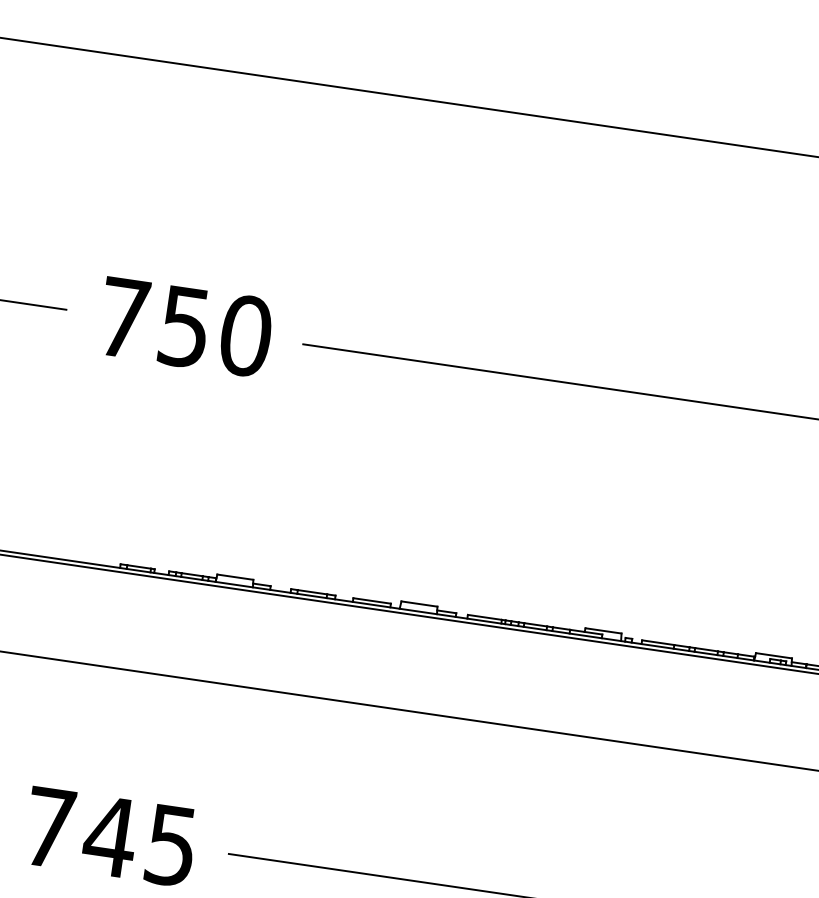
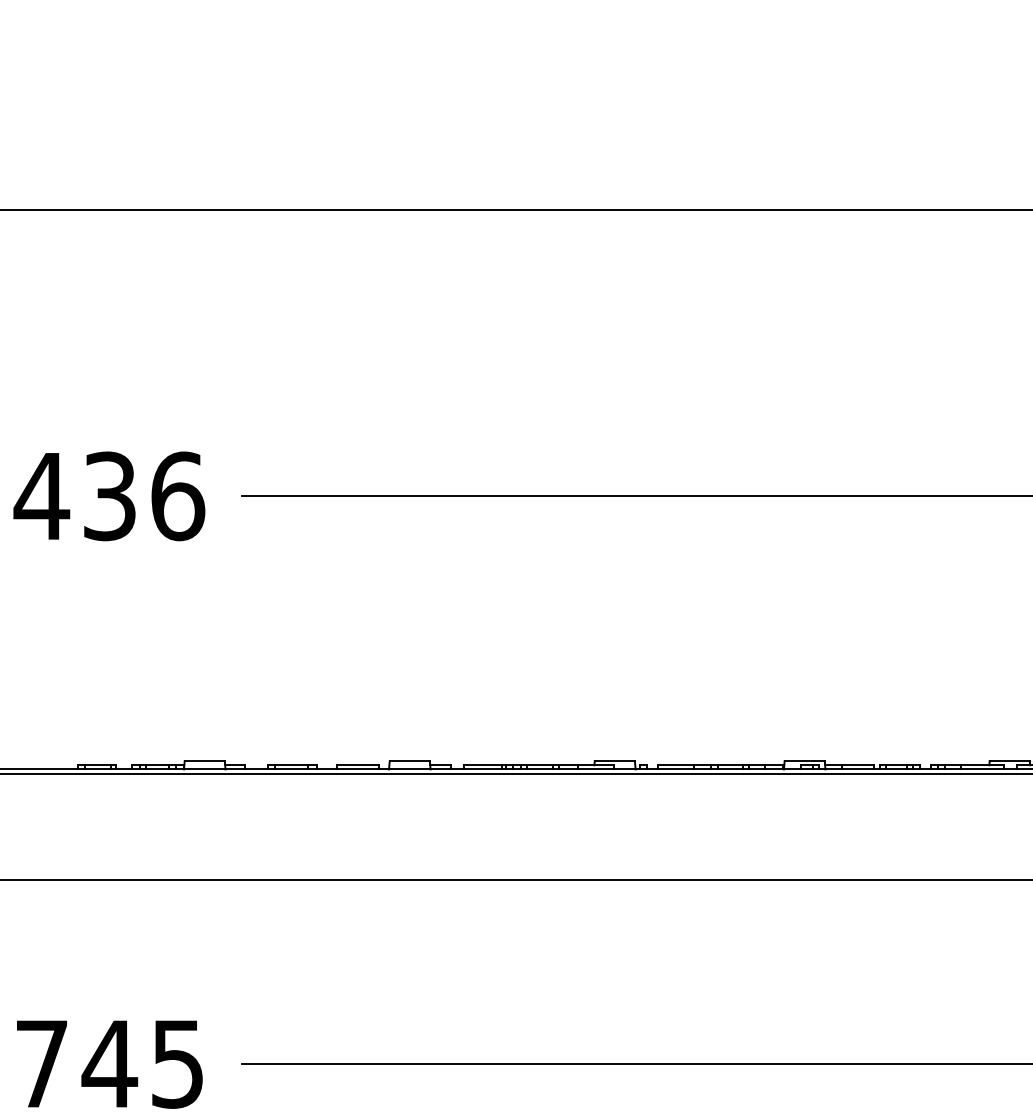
text: (184, 327) -> (109, 496), 750 -> 436

